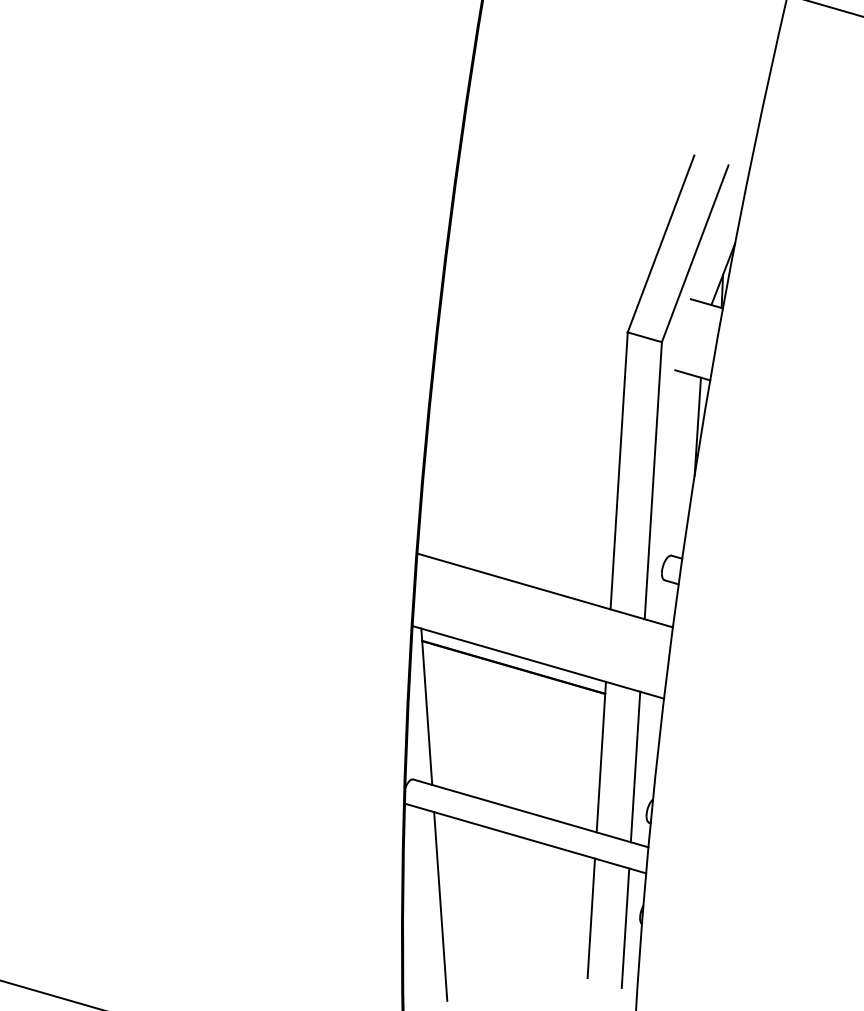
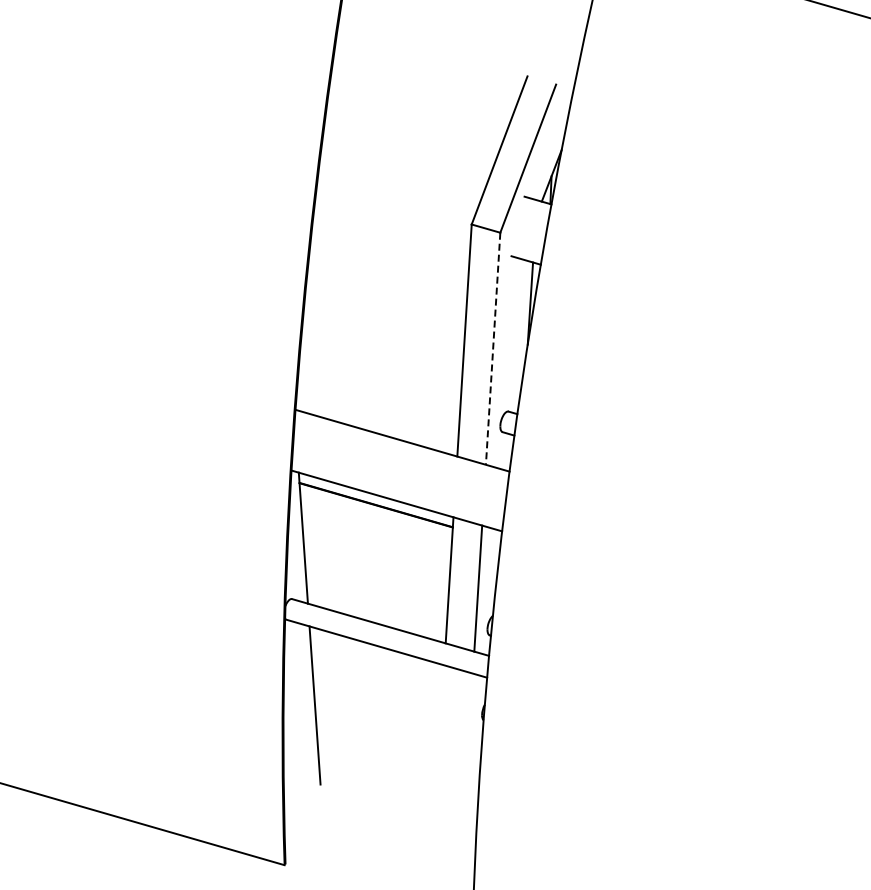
line: (653, 481) -> (493, 349), solid -> dashed
line: (591, 918) -> (441, 715), removed
line: (625, 928) -> (469, 723), removed

